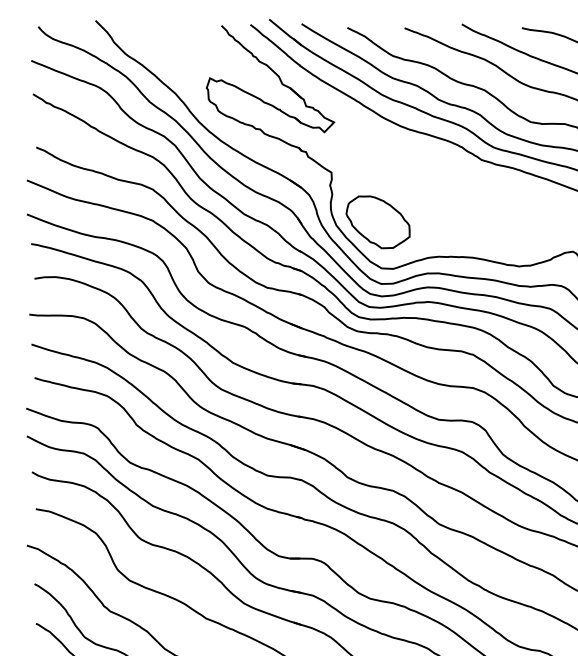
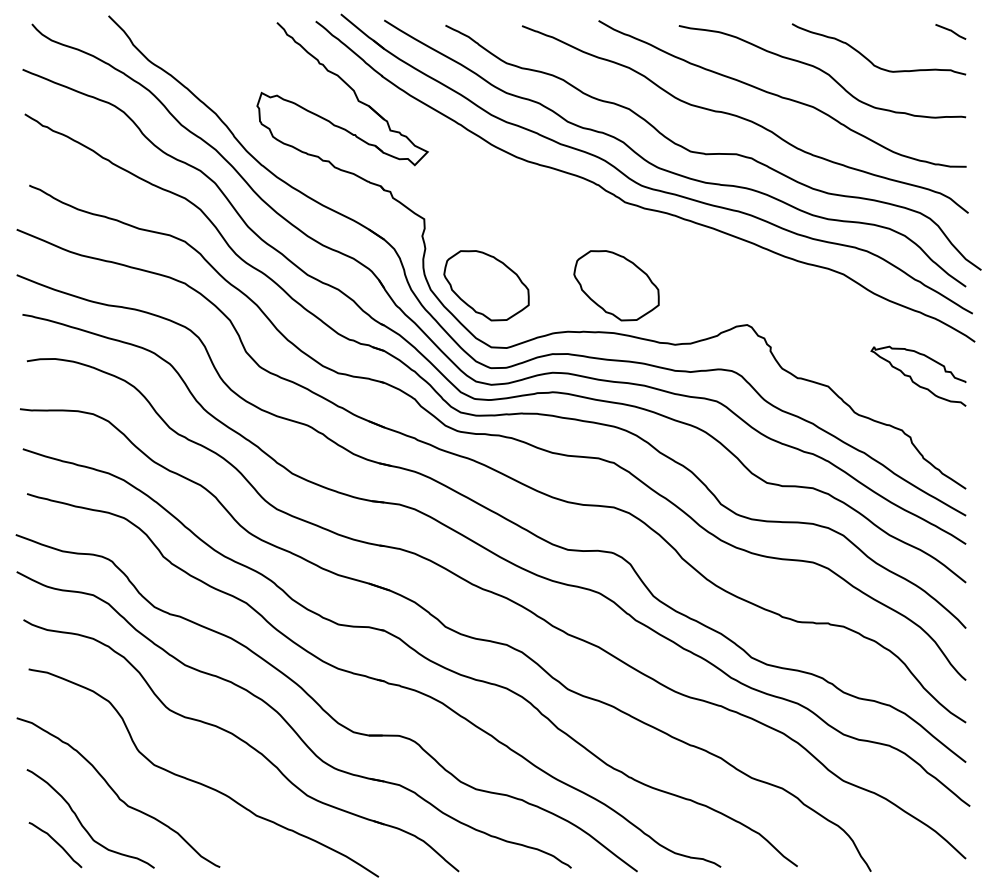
part: (475, 222) -> (616, 285), added

